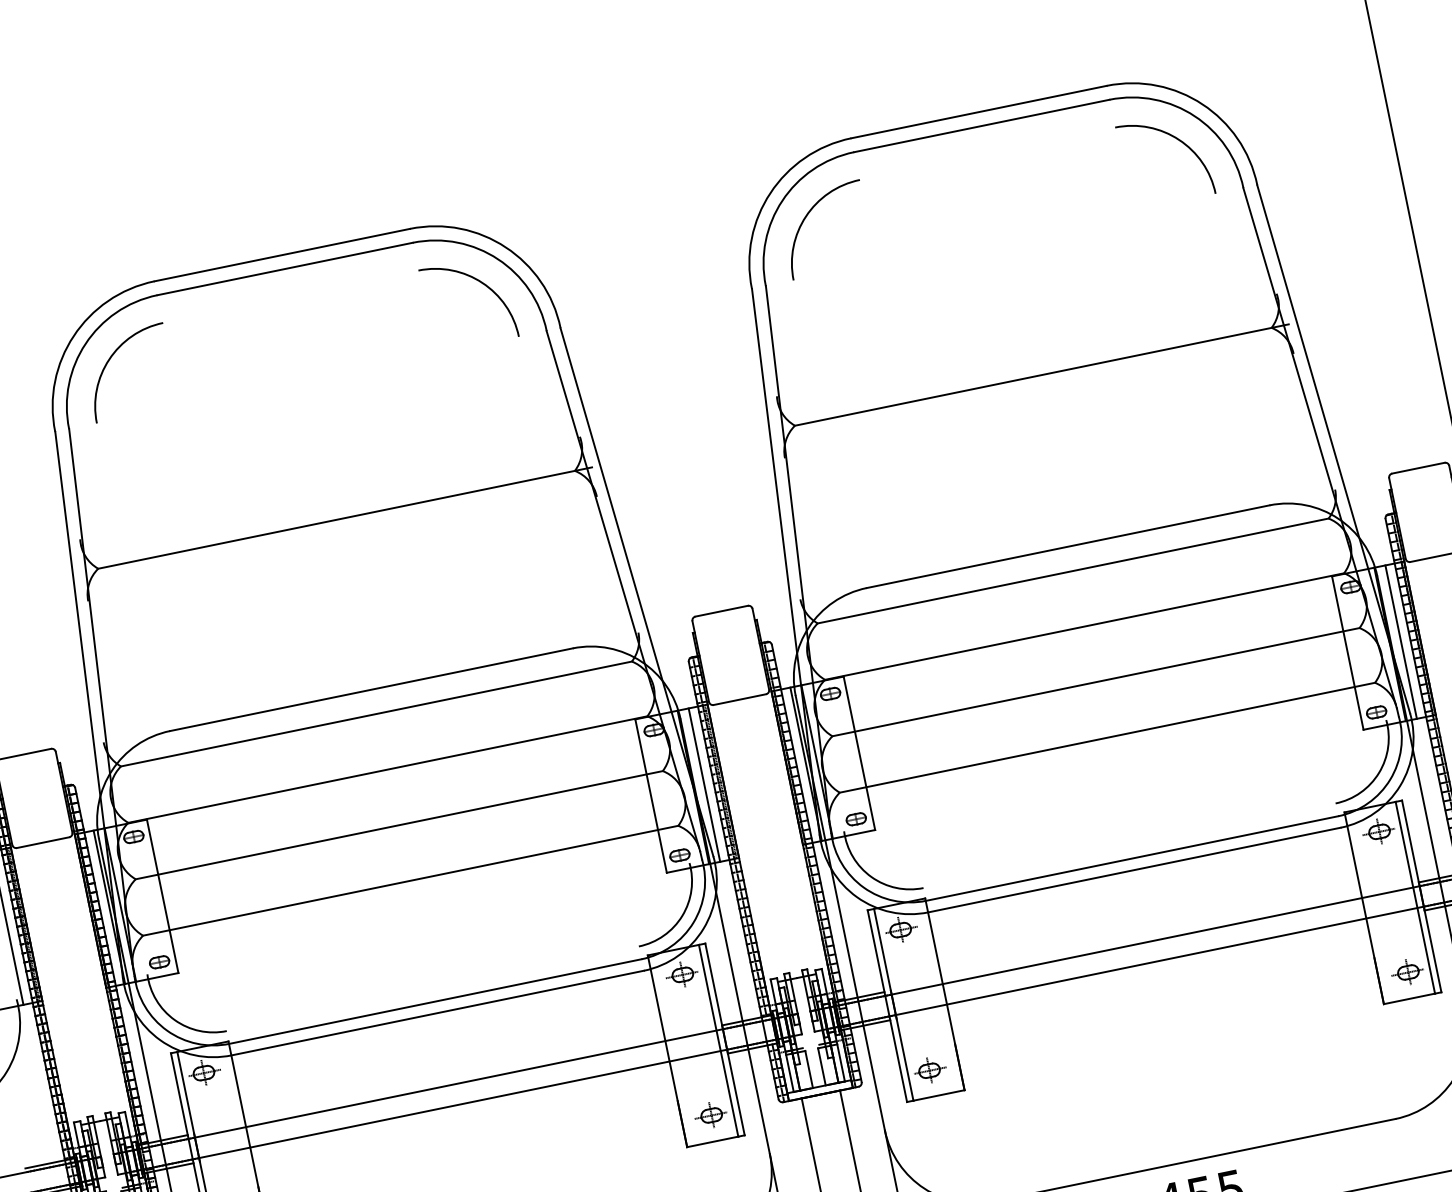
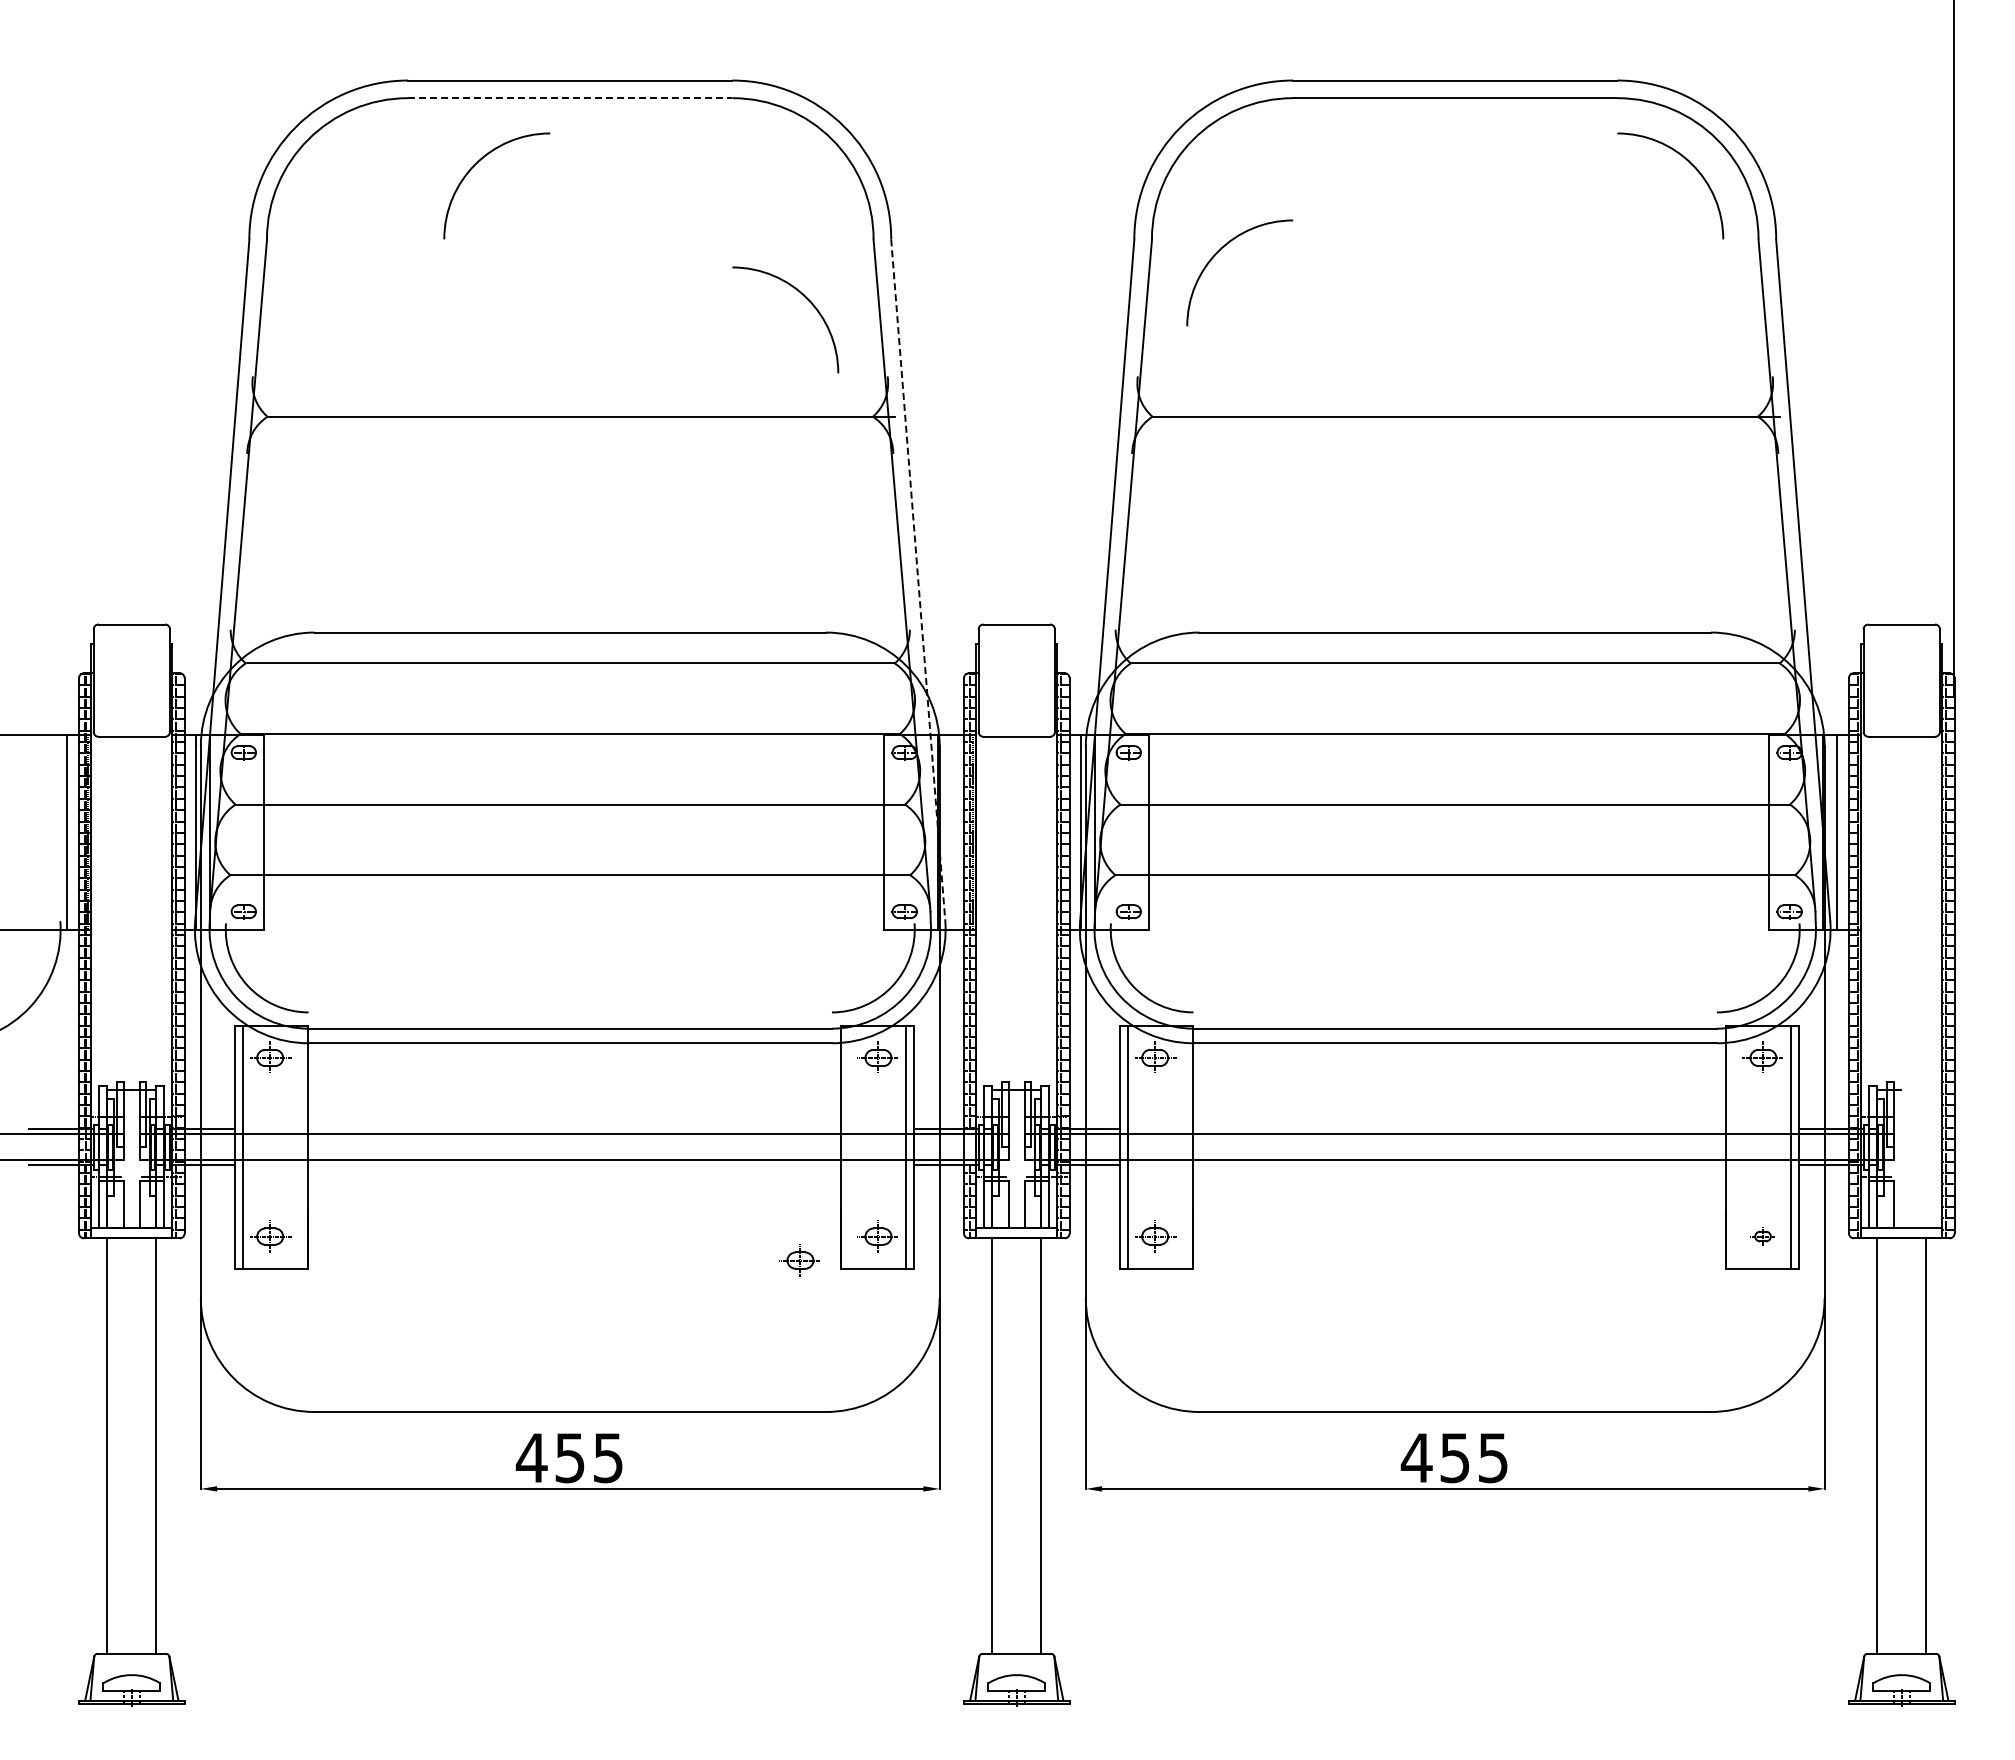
arc: (806, 216) -> (1219, 251), moved
line: (285, 269) -> (570, 98), solid -> dashed
arc: (481, 283) -> (805, 298), moved
arc: (110, 359) -> (476, 164), moved
line: (637, 592) -> (918, 580), solid -> dashed
line: (704, 784) -> (952, 831), removed
part: (1407, 972) -> (1762, 1236), size x0.6
part: (653, 1147) -> (799, 1260), added

